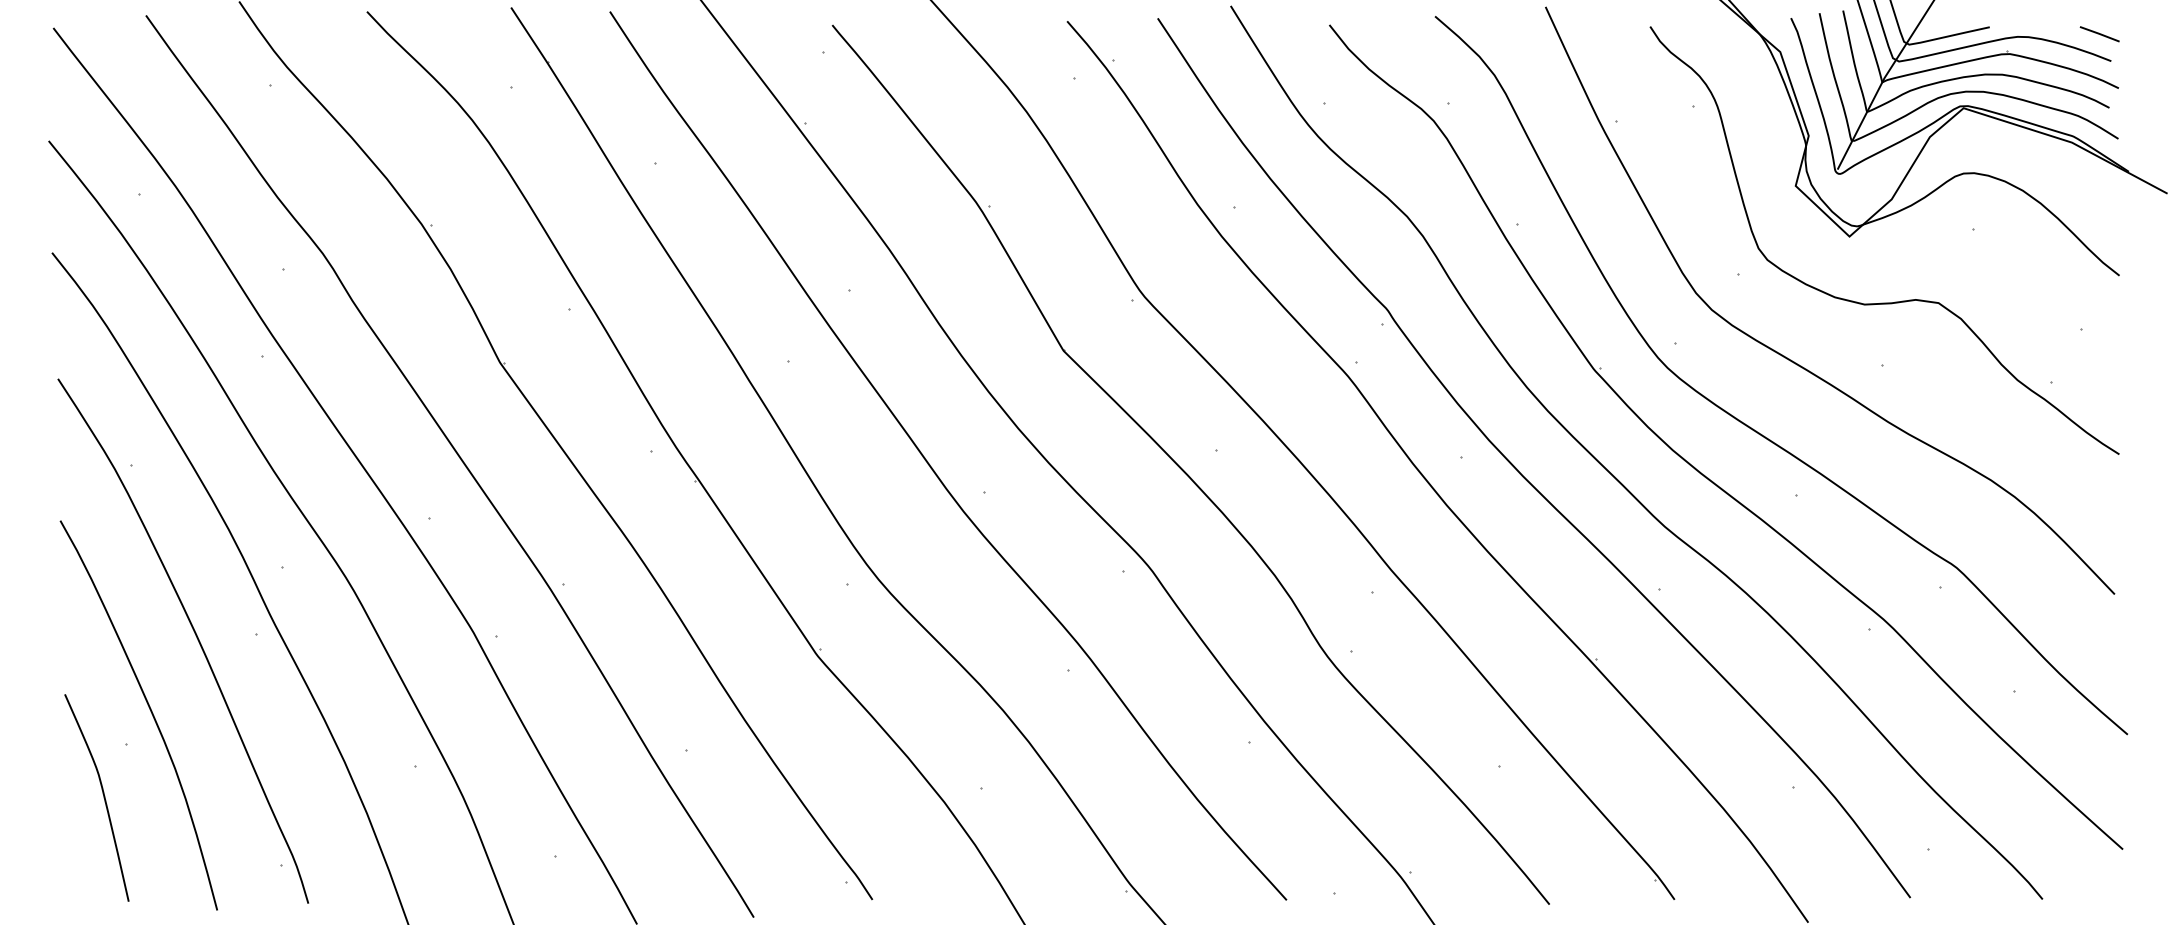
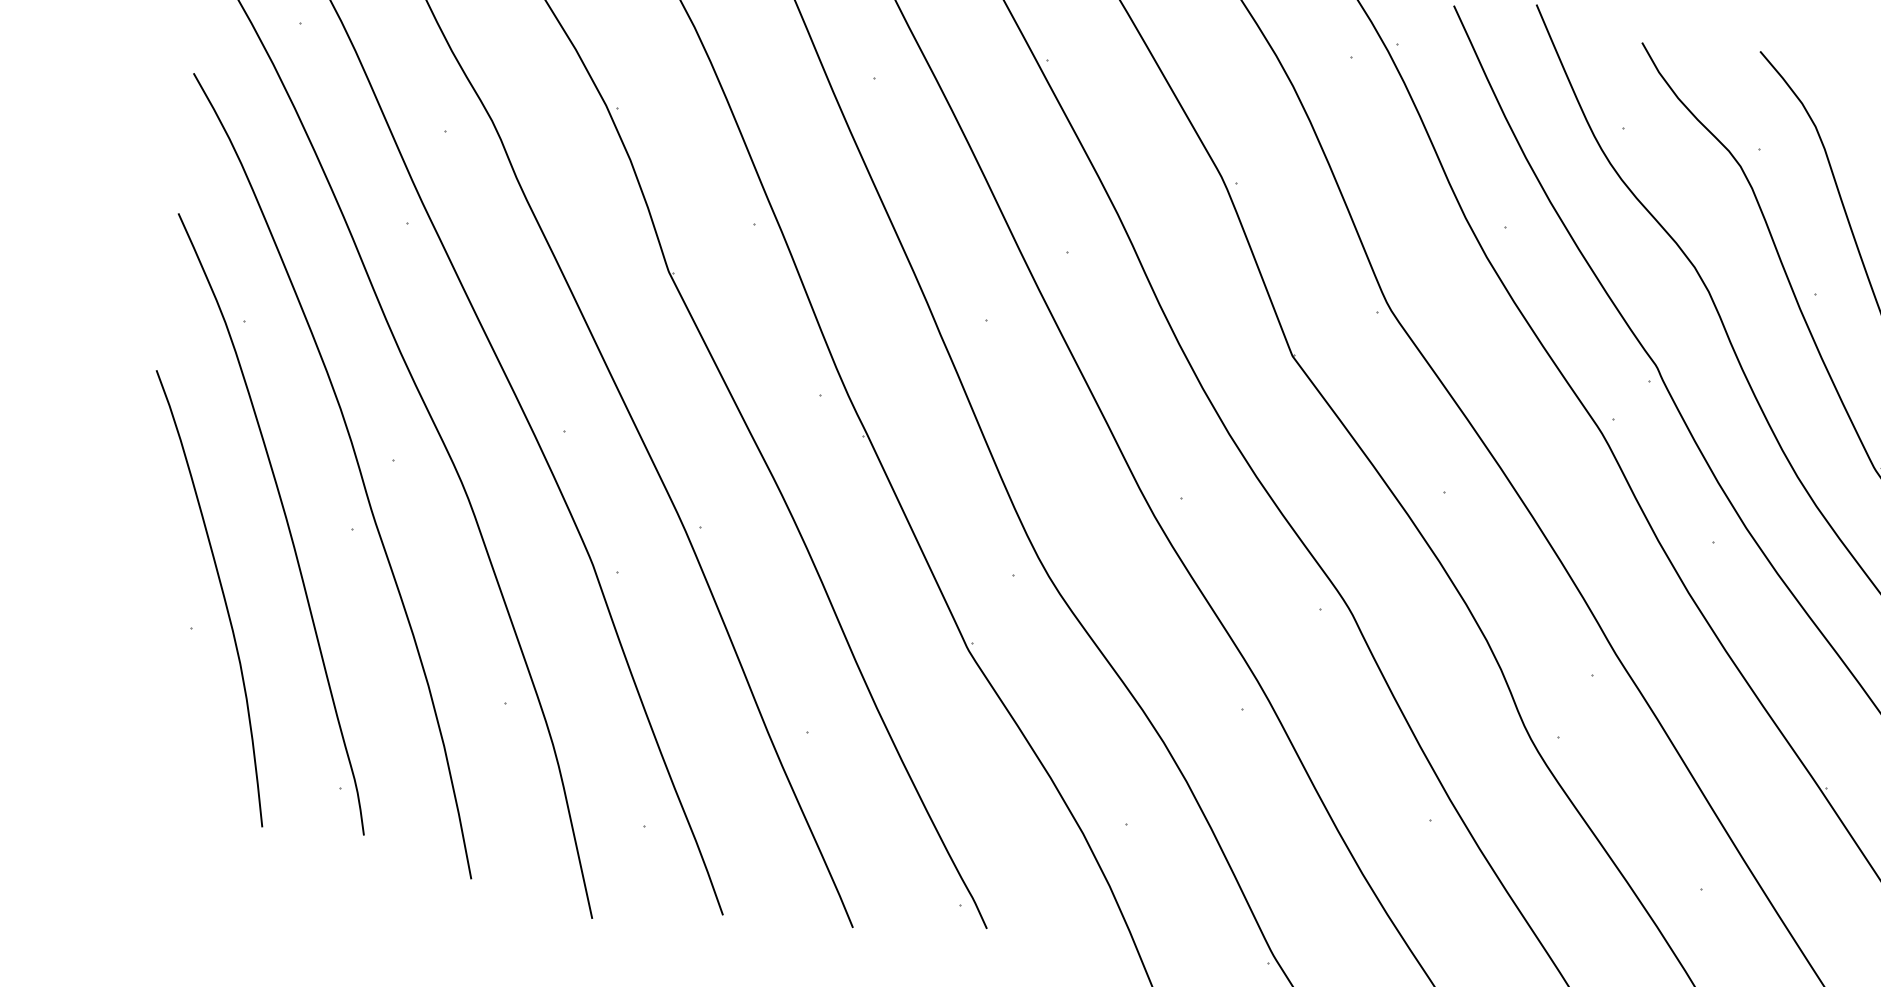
curve: (102, 794) -> (155, 679), removed

